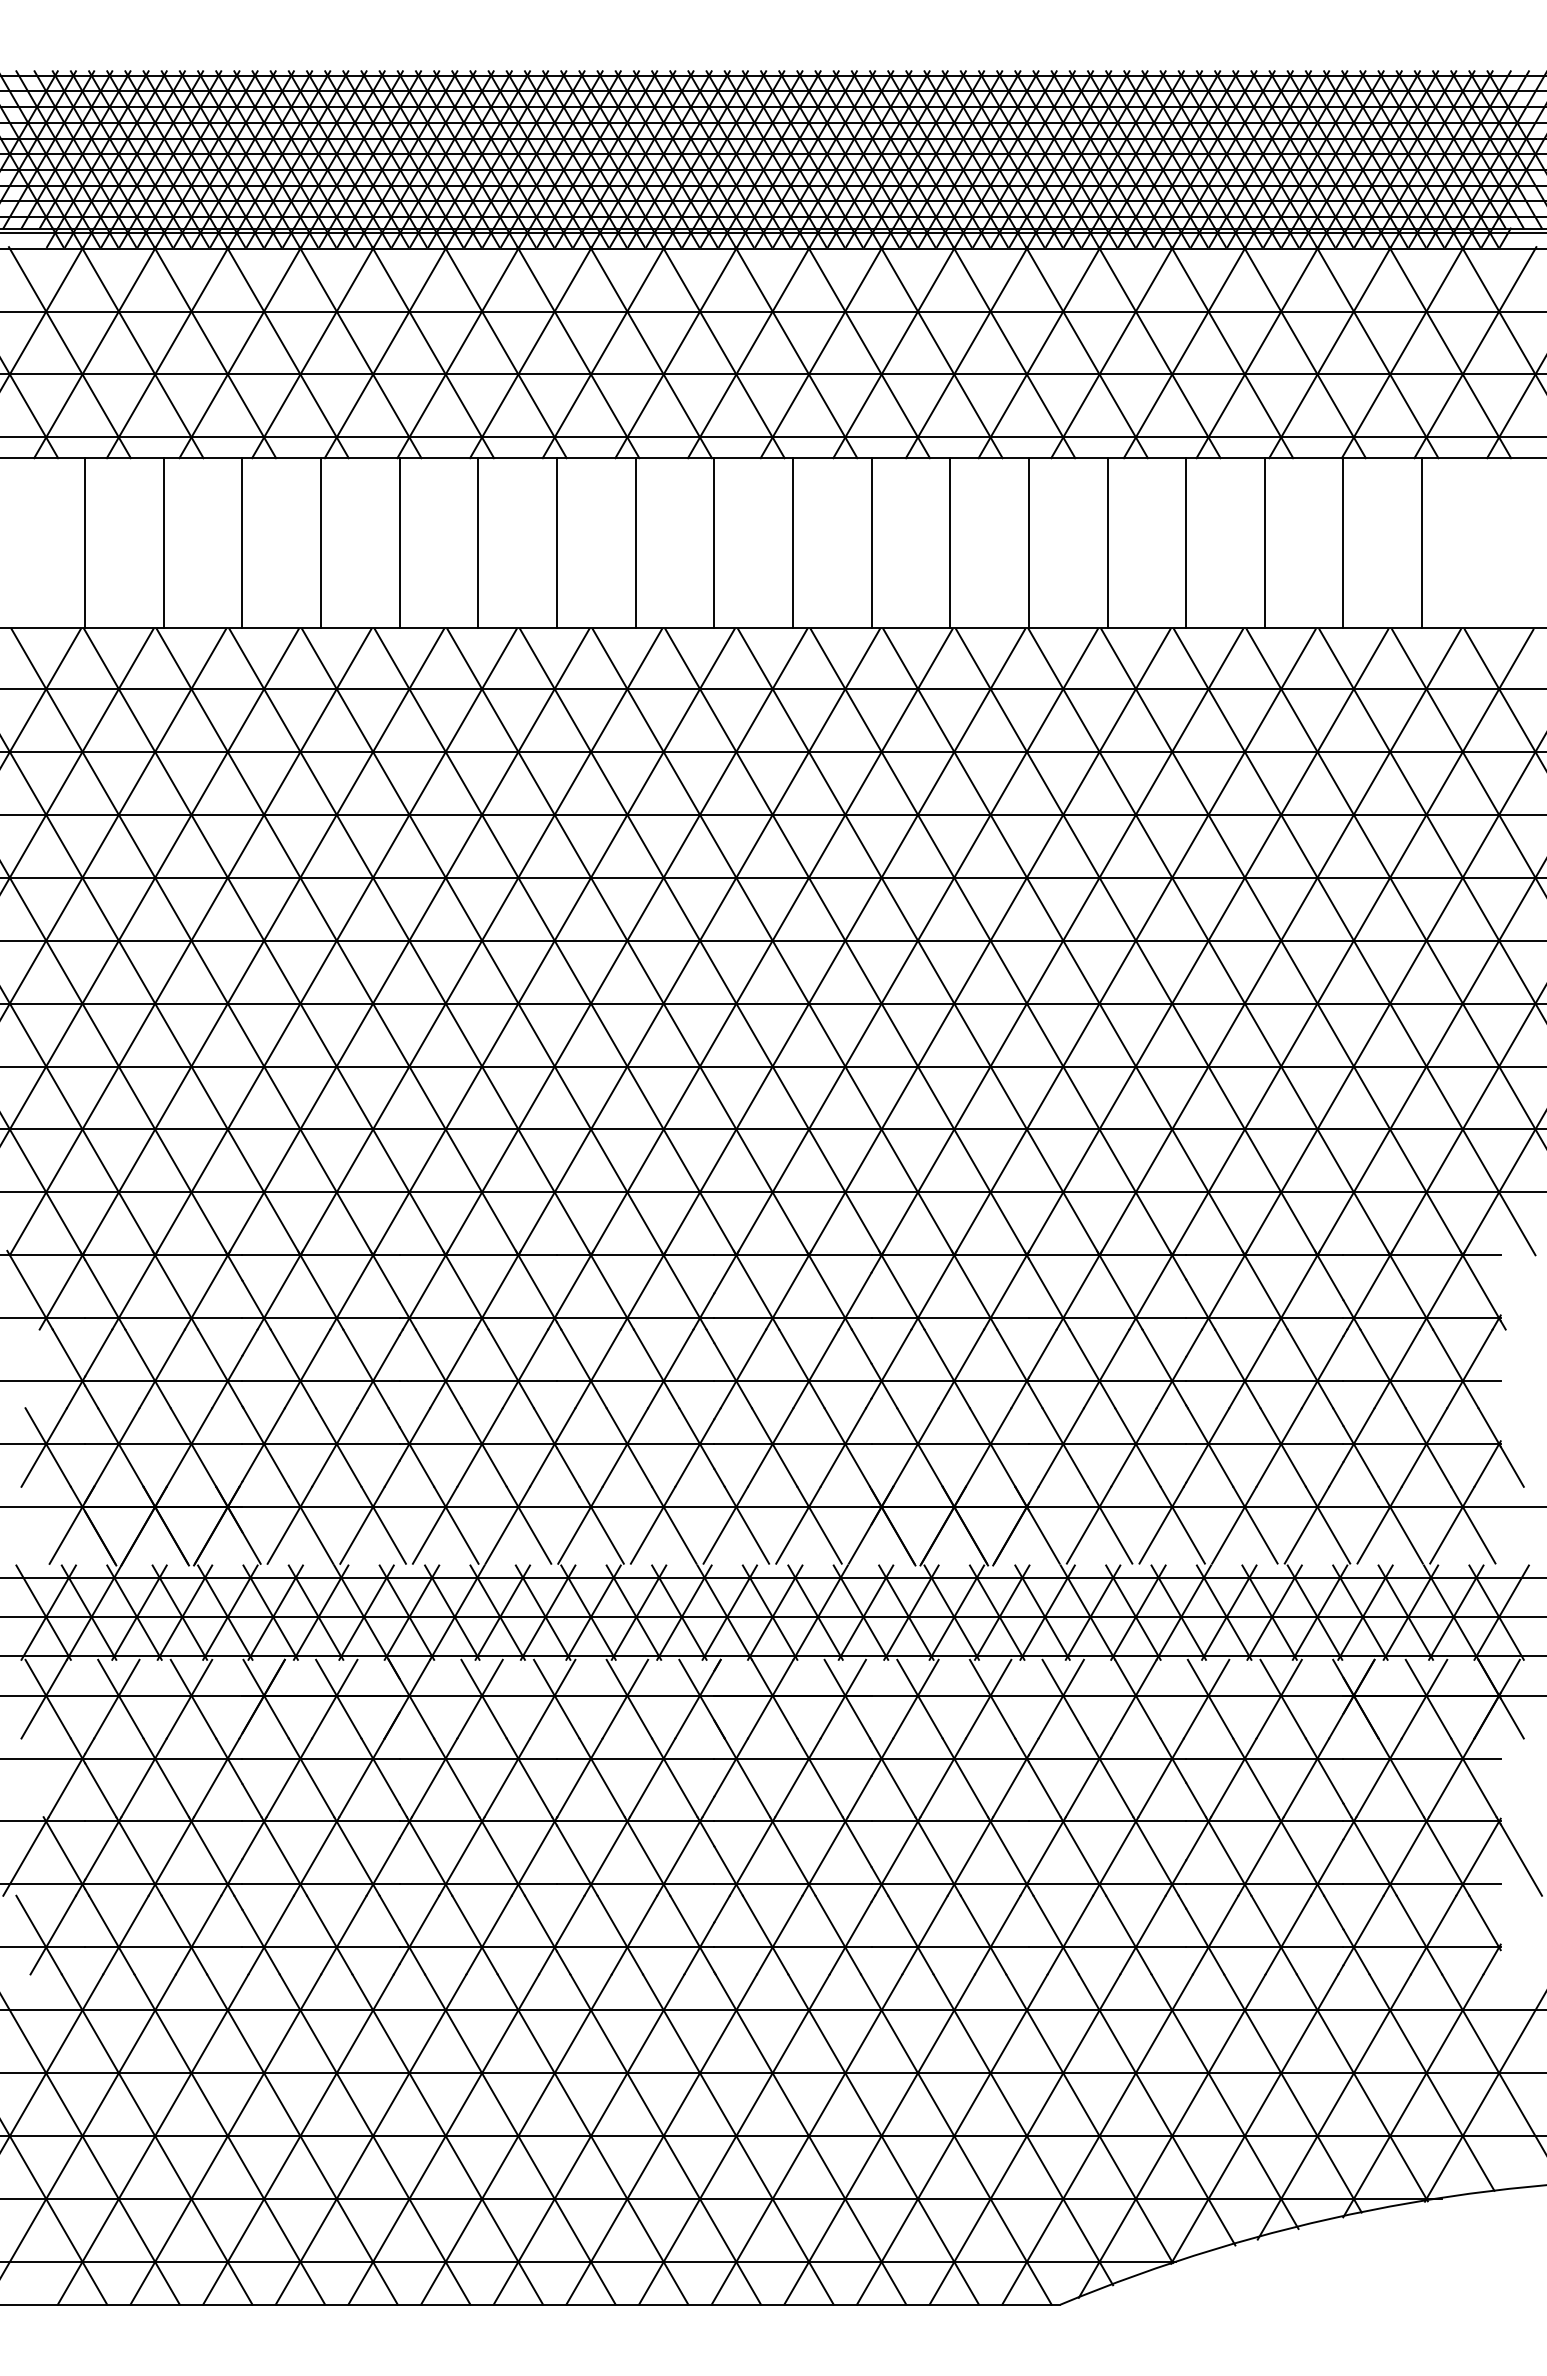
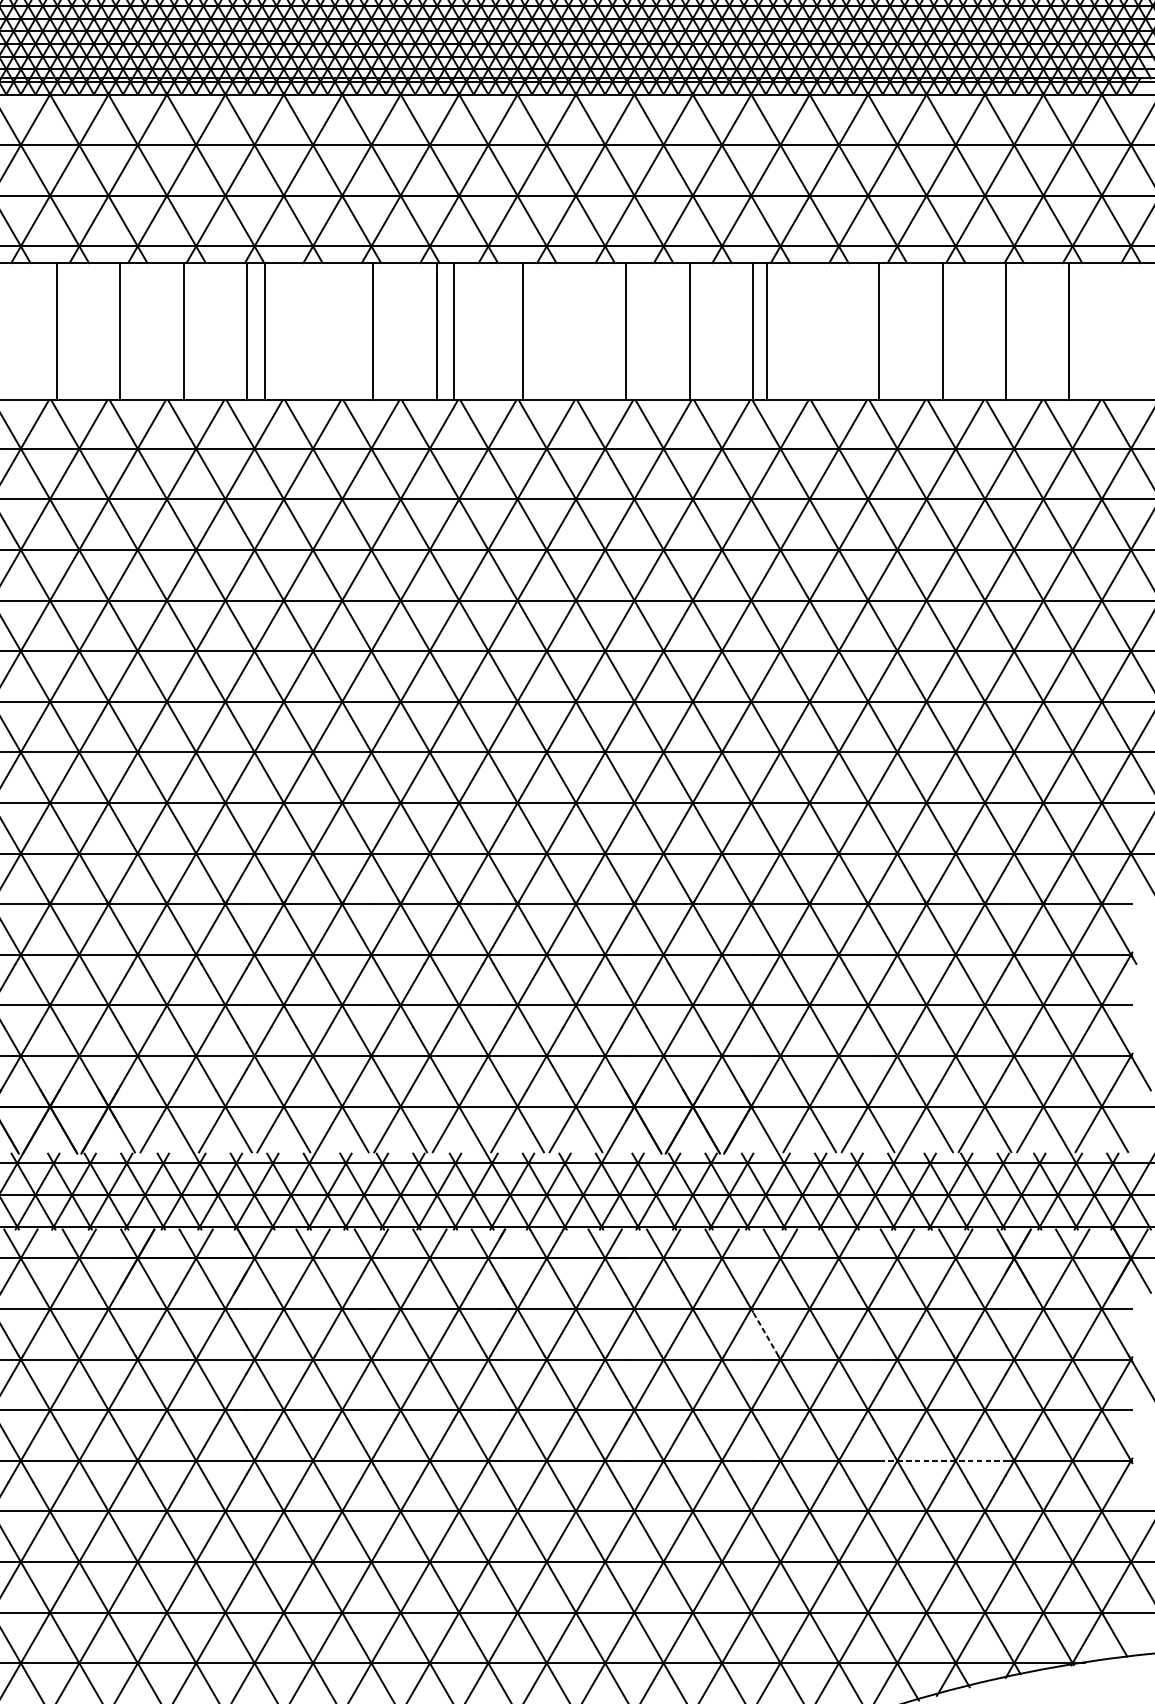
line: (478, 543) -> (265, 331), moved
line: (714, 543) -> (454, 331), moved
line: (792, 543) -> (522, 331), moved
line: (1107, 543) -> (767, 331), moved
line: (1044, 1789) -> (765, 1333), solid -> dashed
line: (1264, 1947) -> (942, 1460), solid -> dashed

